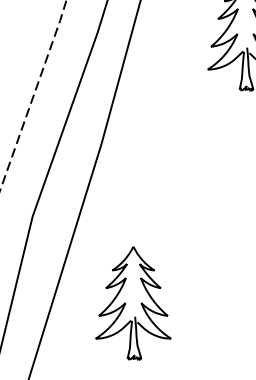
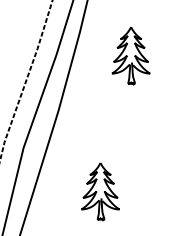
part: (133, 303) -> (100, 191), moved

